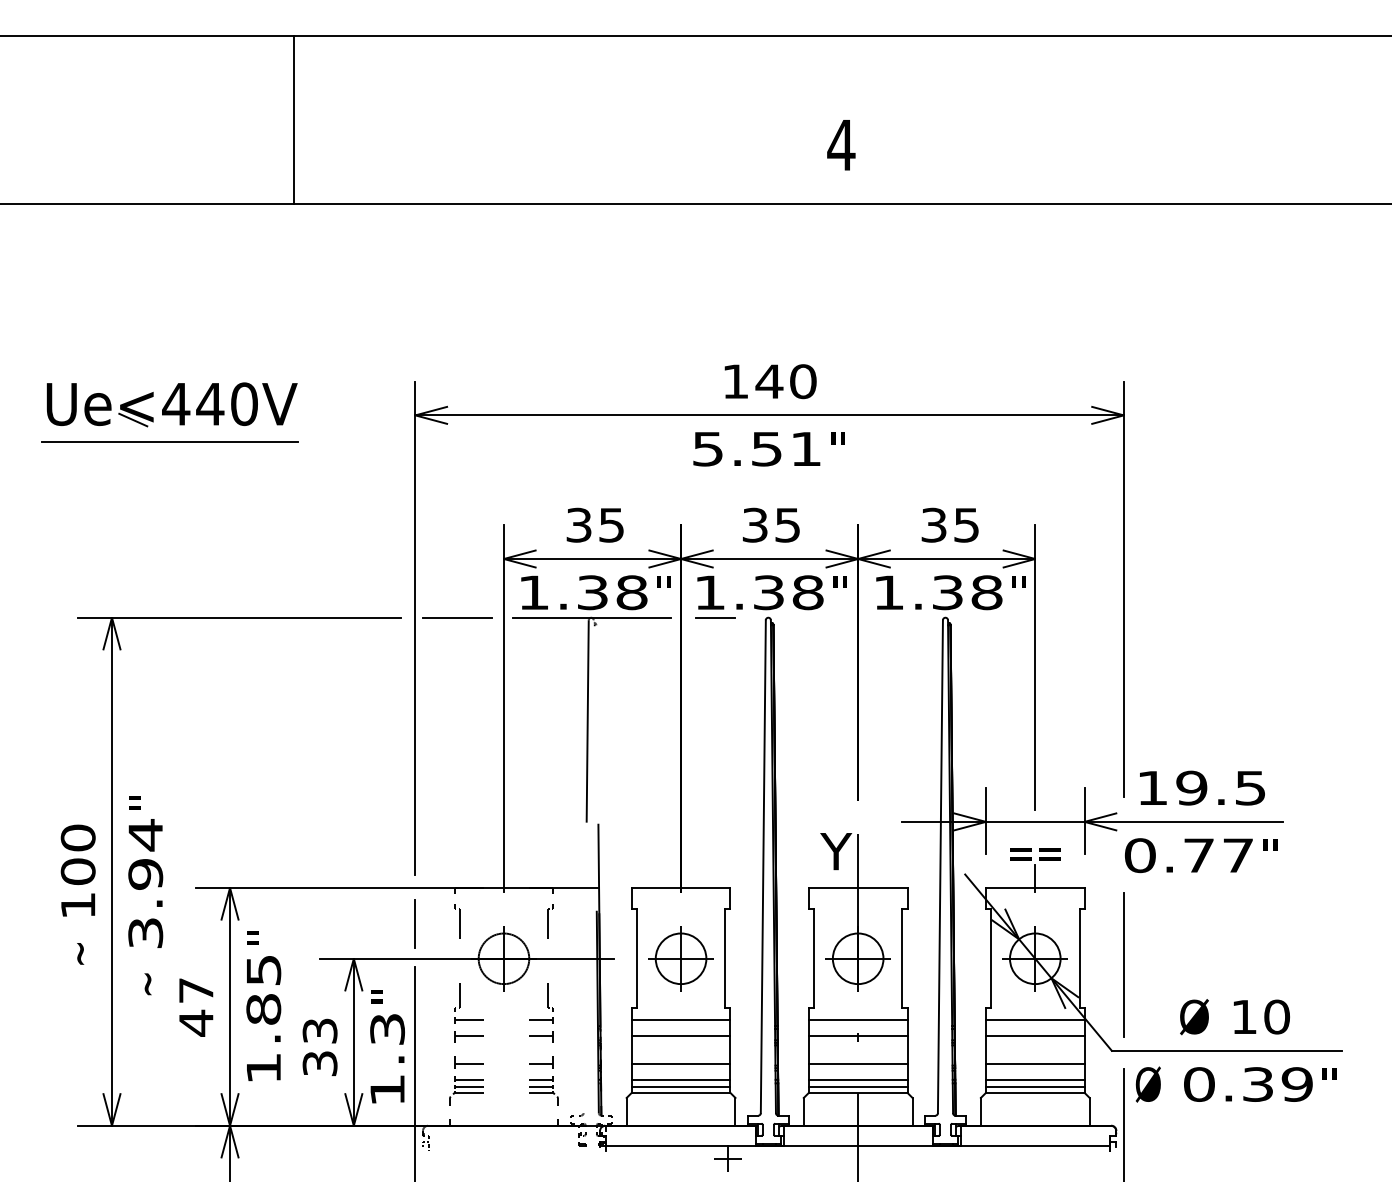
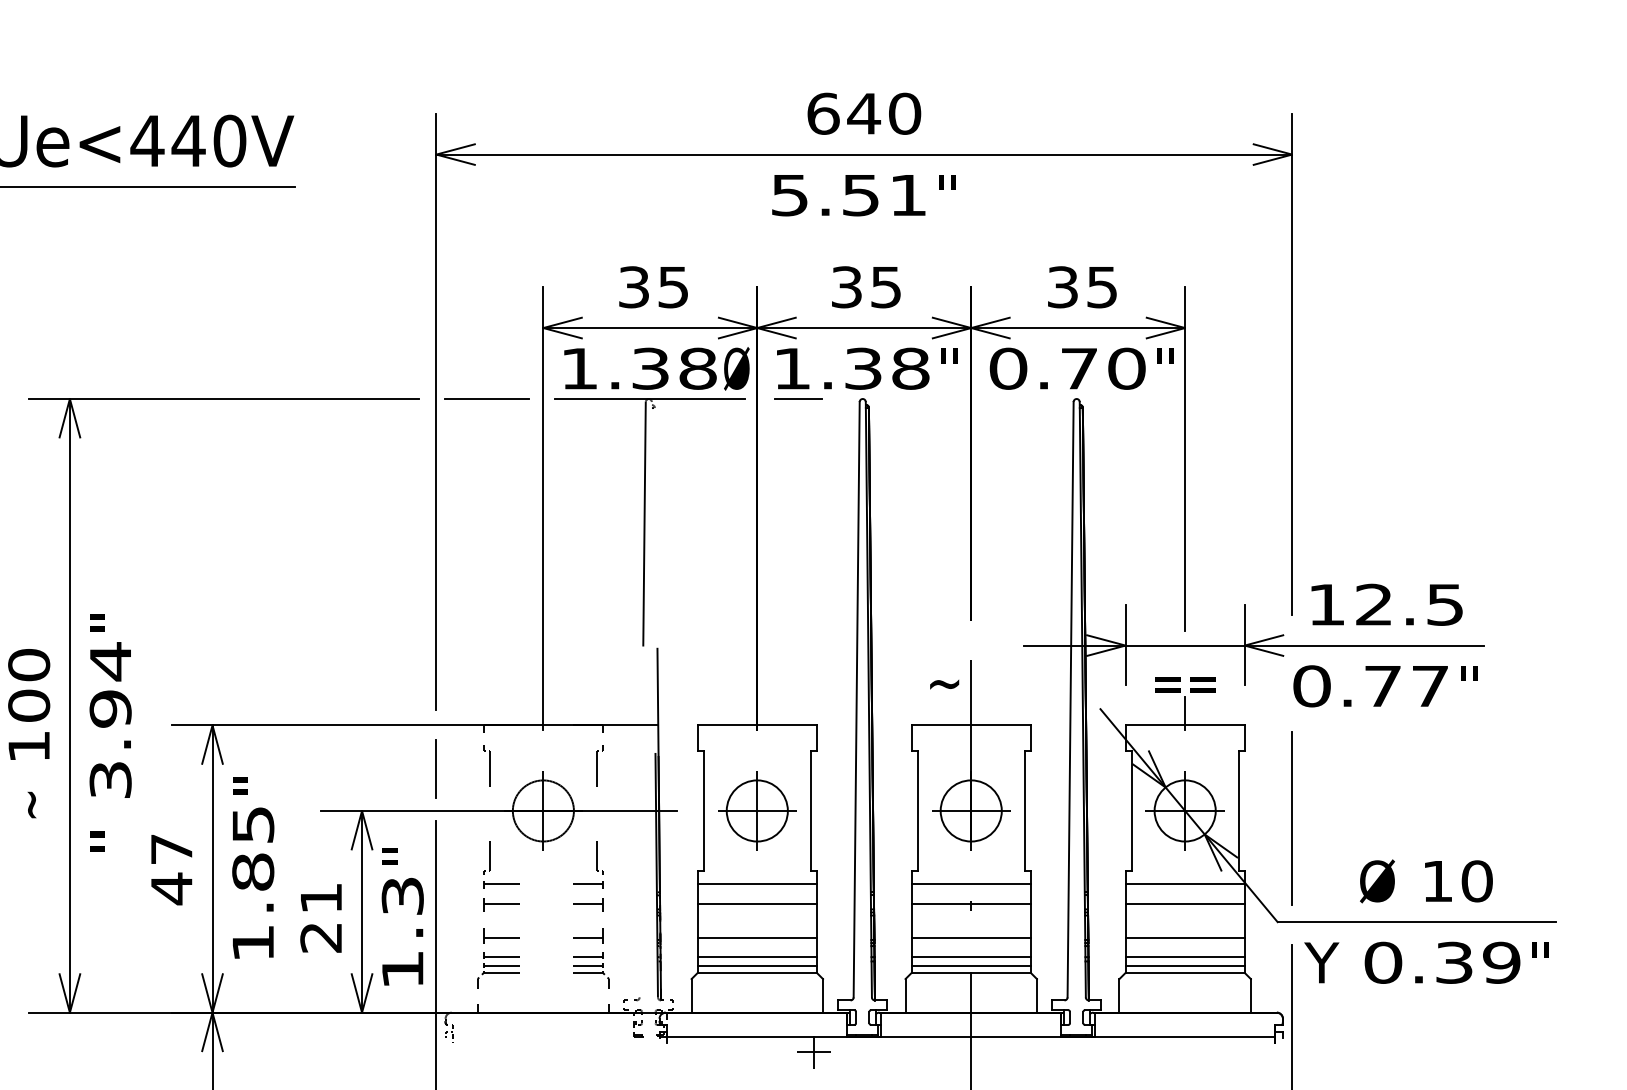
text: (735, 381) -> (823, 113), 140 -> 640
line: (133, 419) -> (95, 159), removed
text: (663, 592) -> (736, 368), " -> Ø
text: (937, 592) -> (1067, 368), 1.38 -> 0.70
text: (1191, 787) -> (1373, 604), 19.5 -> 12.5
text: (836, 851) -> (945, 681), Y -> ~
text: (140, 984) -> (104, 842), ~ -> "
text: (319, 1047) -> (320, 918), 33 -> 21
text: (1148, 1084) -> (1321, 962), Ø -> Y

